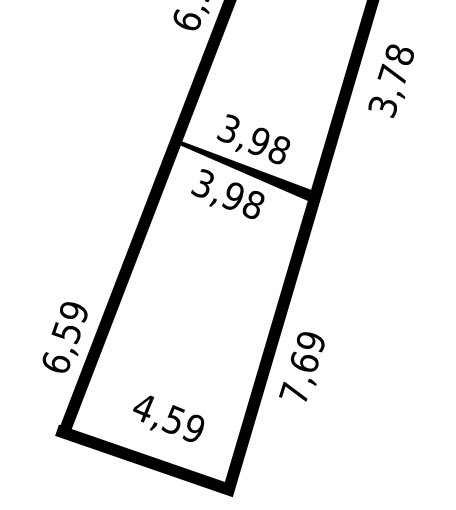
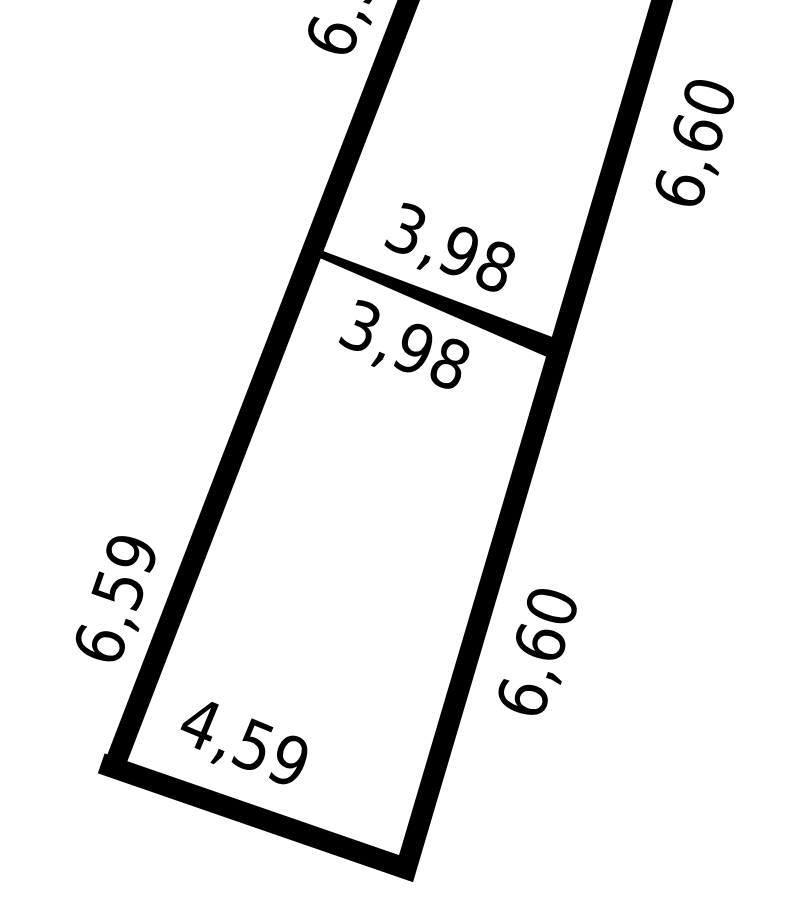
text: (390, 81) -> (692, 144), 3,78 -> 6,60
text: (302, 367) -> (536, 652), 7,69 -> 6,60
text: (168, 418) -> (243, 742), moved

